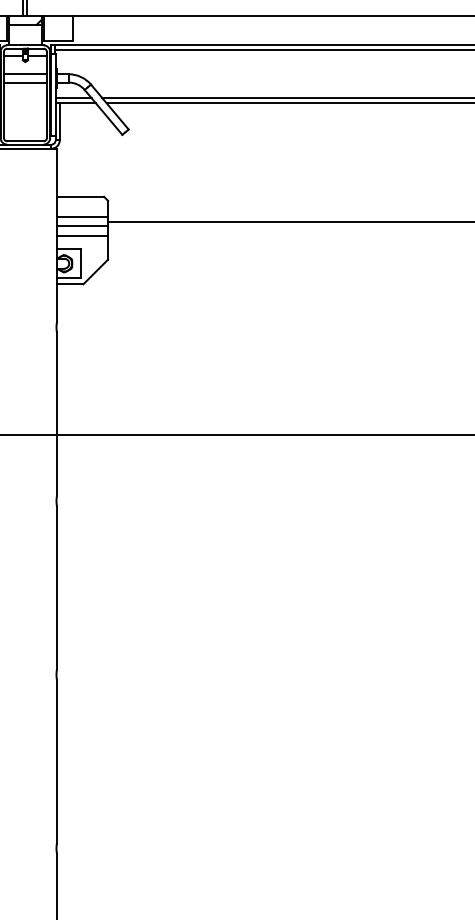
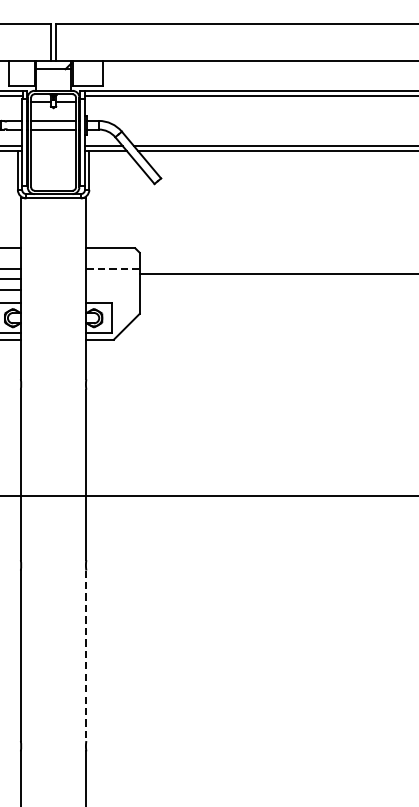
line: (82, 216) -> (113, 269), solid -> dashed
line: (82, 226) -> (113, 279), removed
line: (82, 236) -> (113, 289), removed
line: (56, 587) -> (85, 655), solid -> dashed

